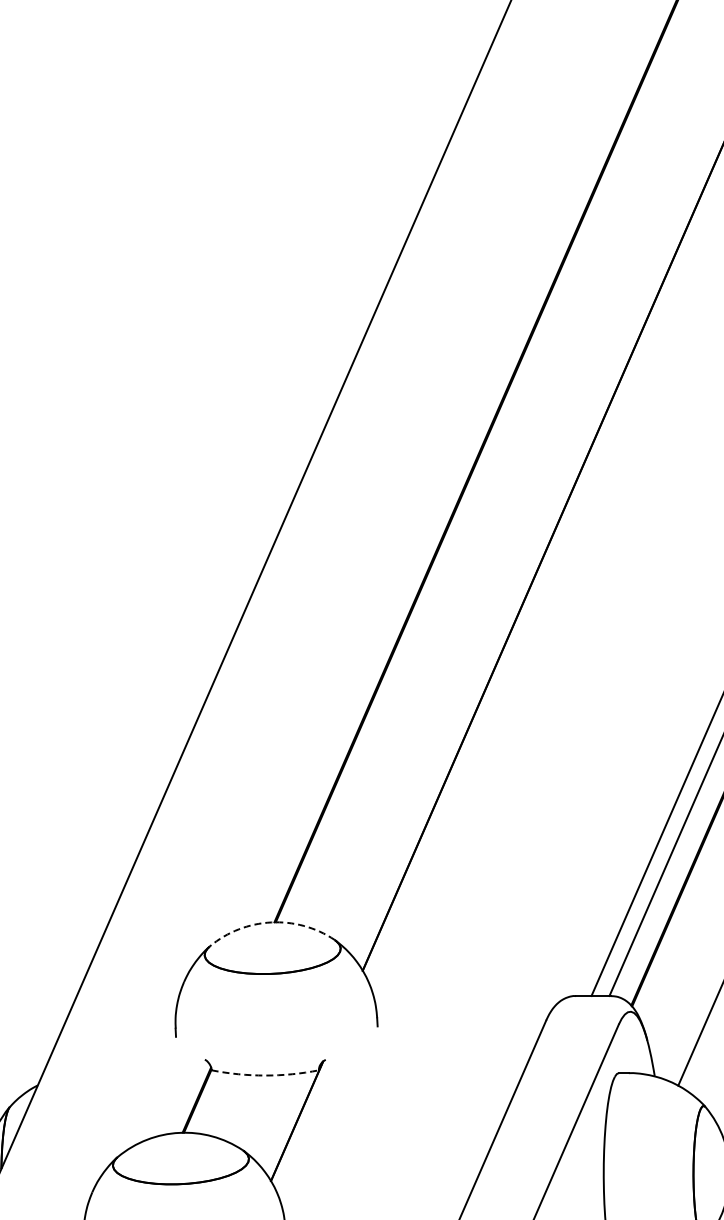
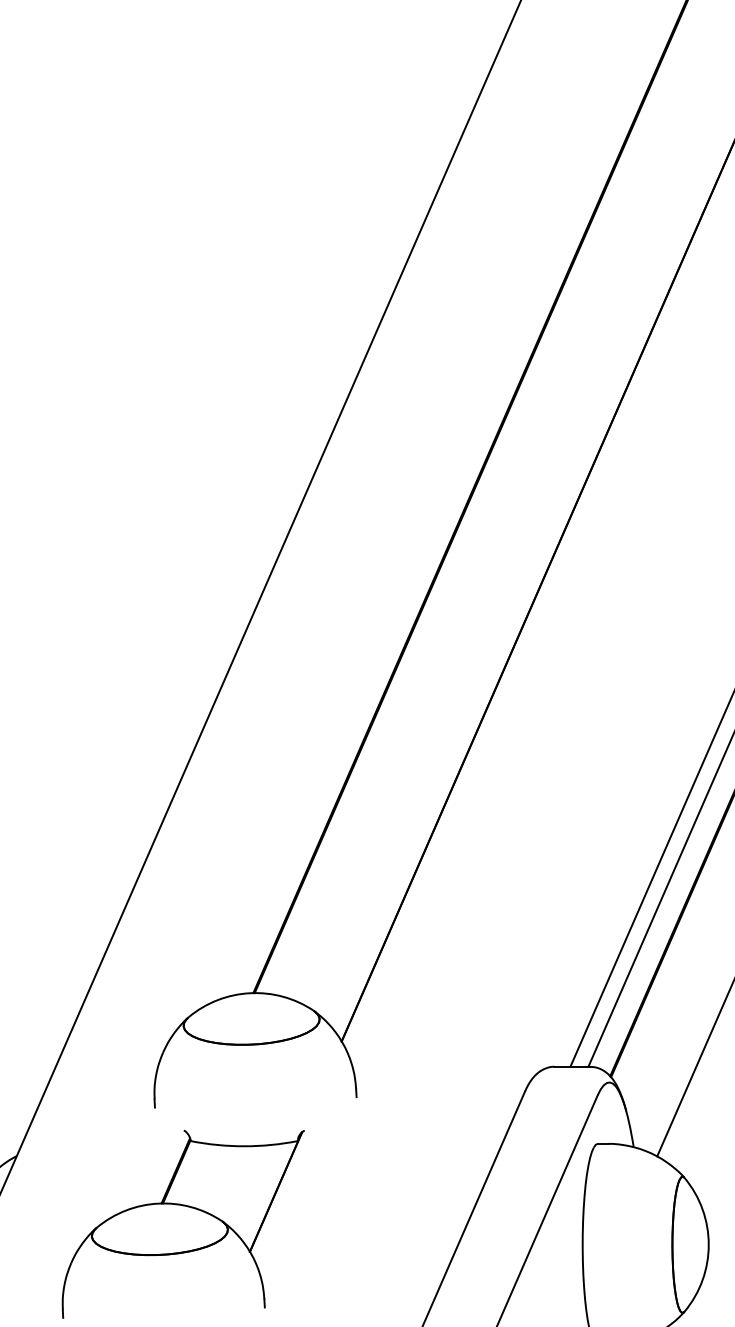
arc: (271, 922) -> (250, 993), dashed -> solid
arc: (265, 1075) -> (244, 1146), dashed -> solid

